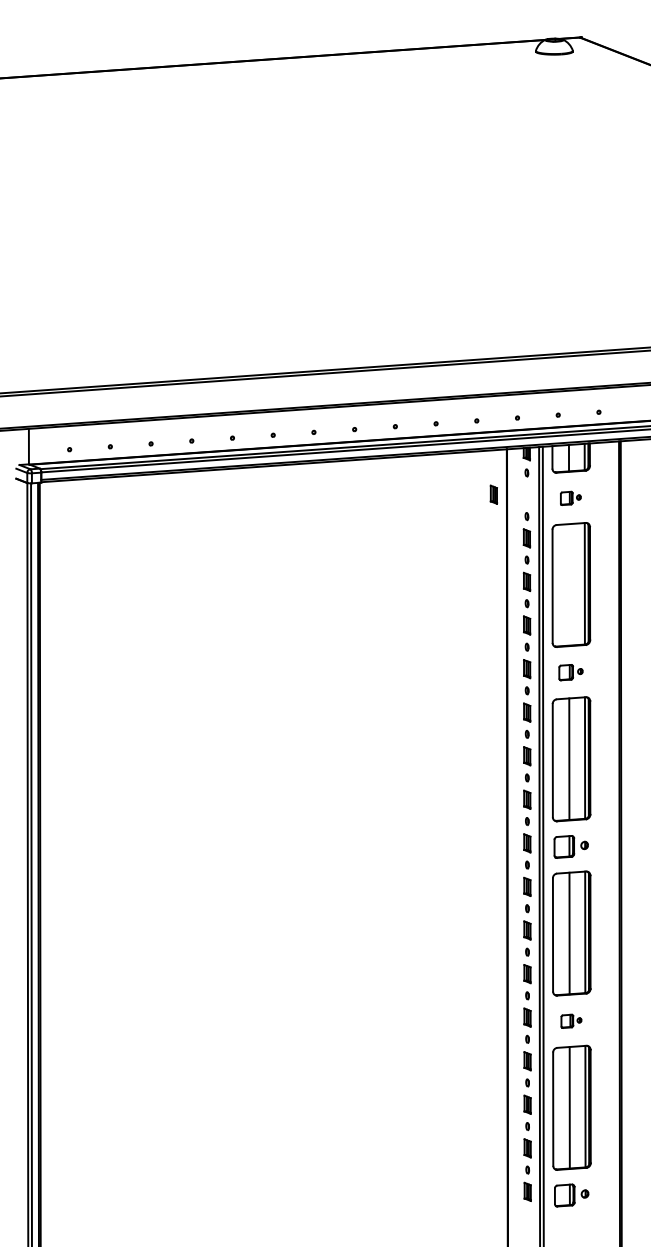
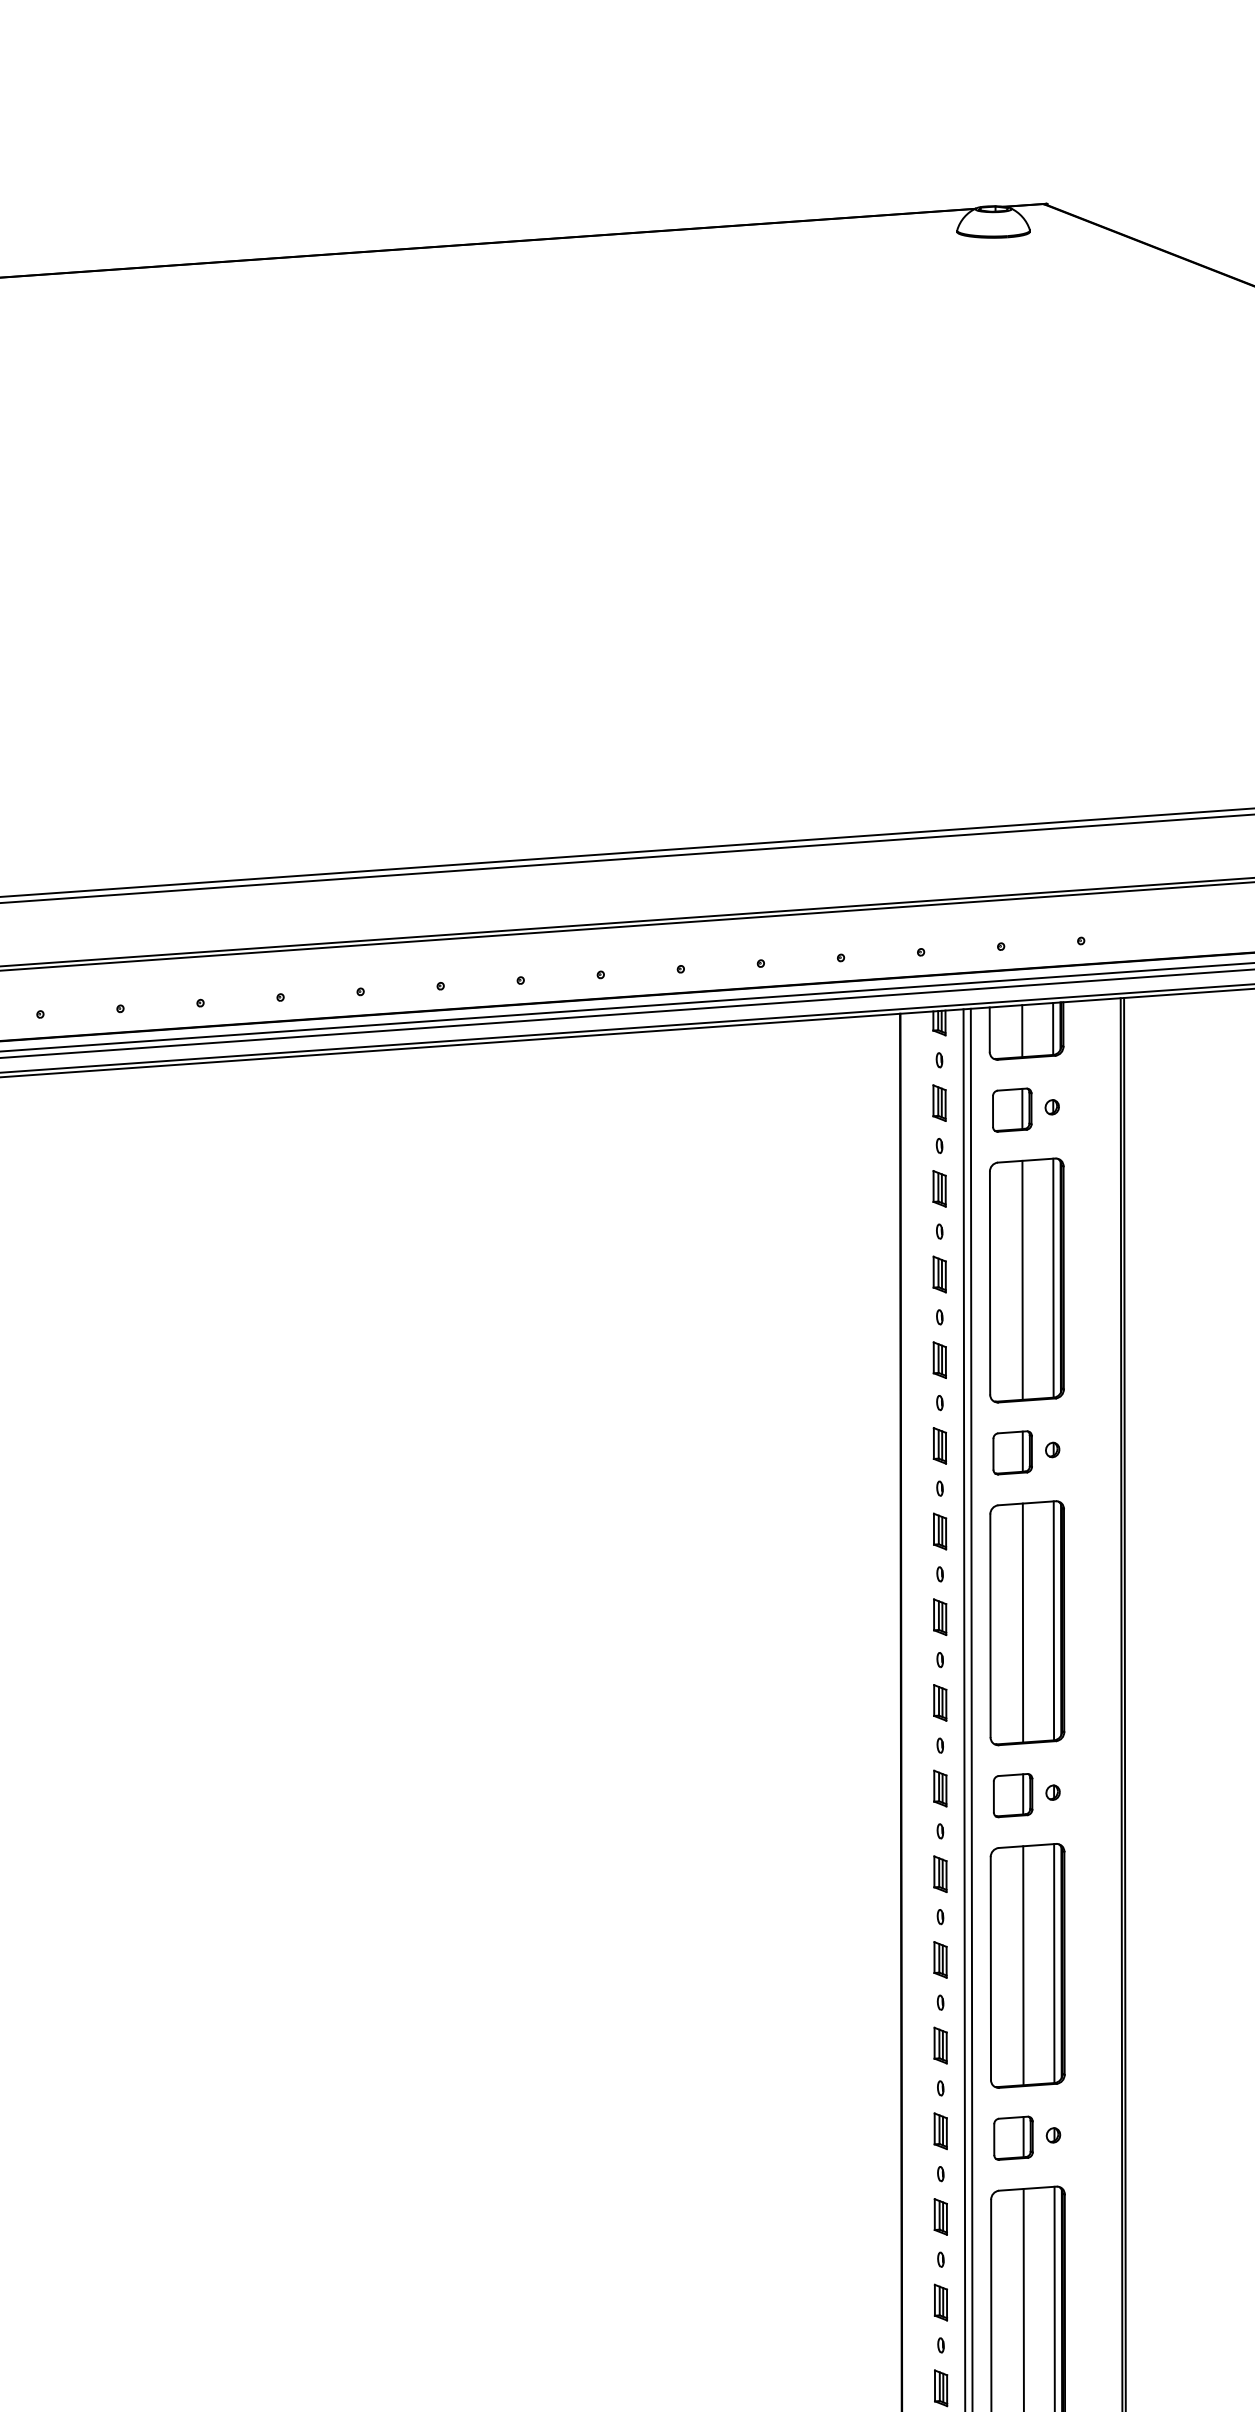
part: (493, 494) -> (938, 1102), moved
part: (570, 498) -> (1025, 1110), size x1.67
line: (569, 584) -> (1023, 1279), added
part: (570, 672) -> (1025, 1452), size x1.43
part: (571, 1021) -> (1027, 2138), size x1.67

